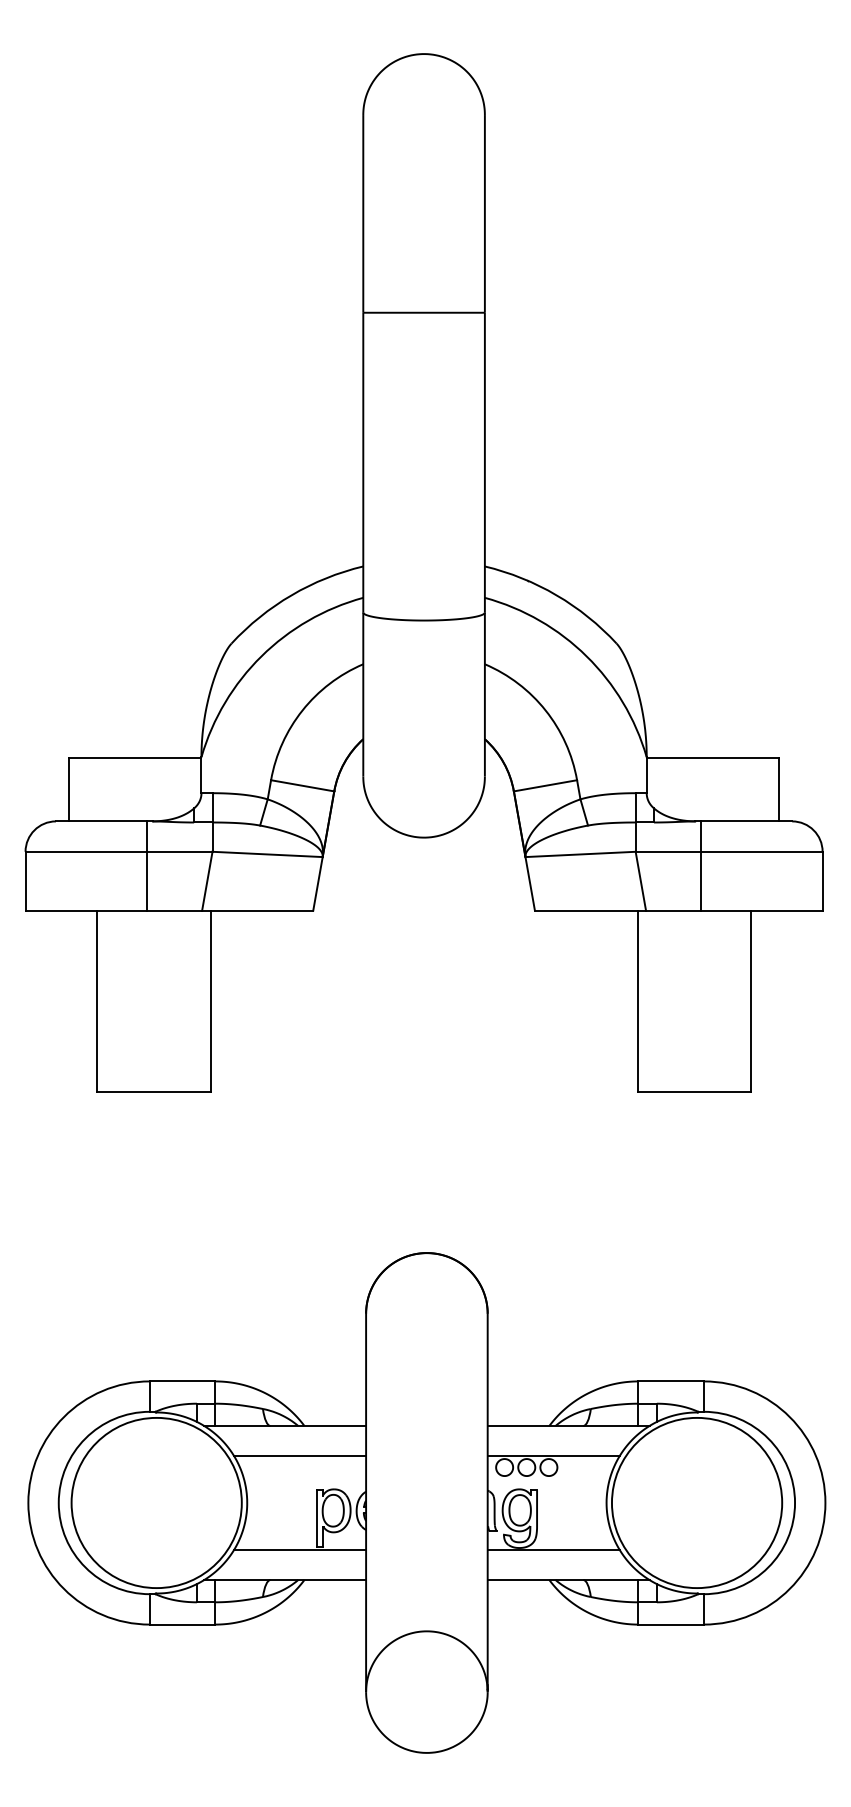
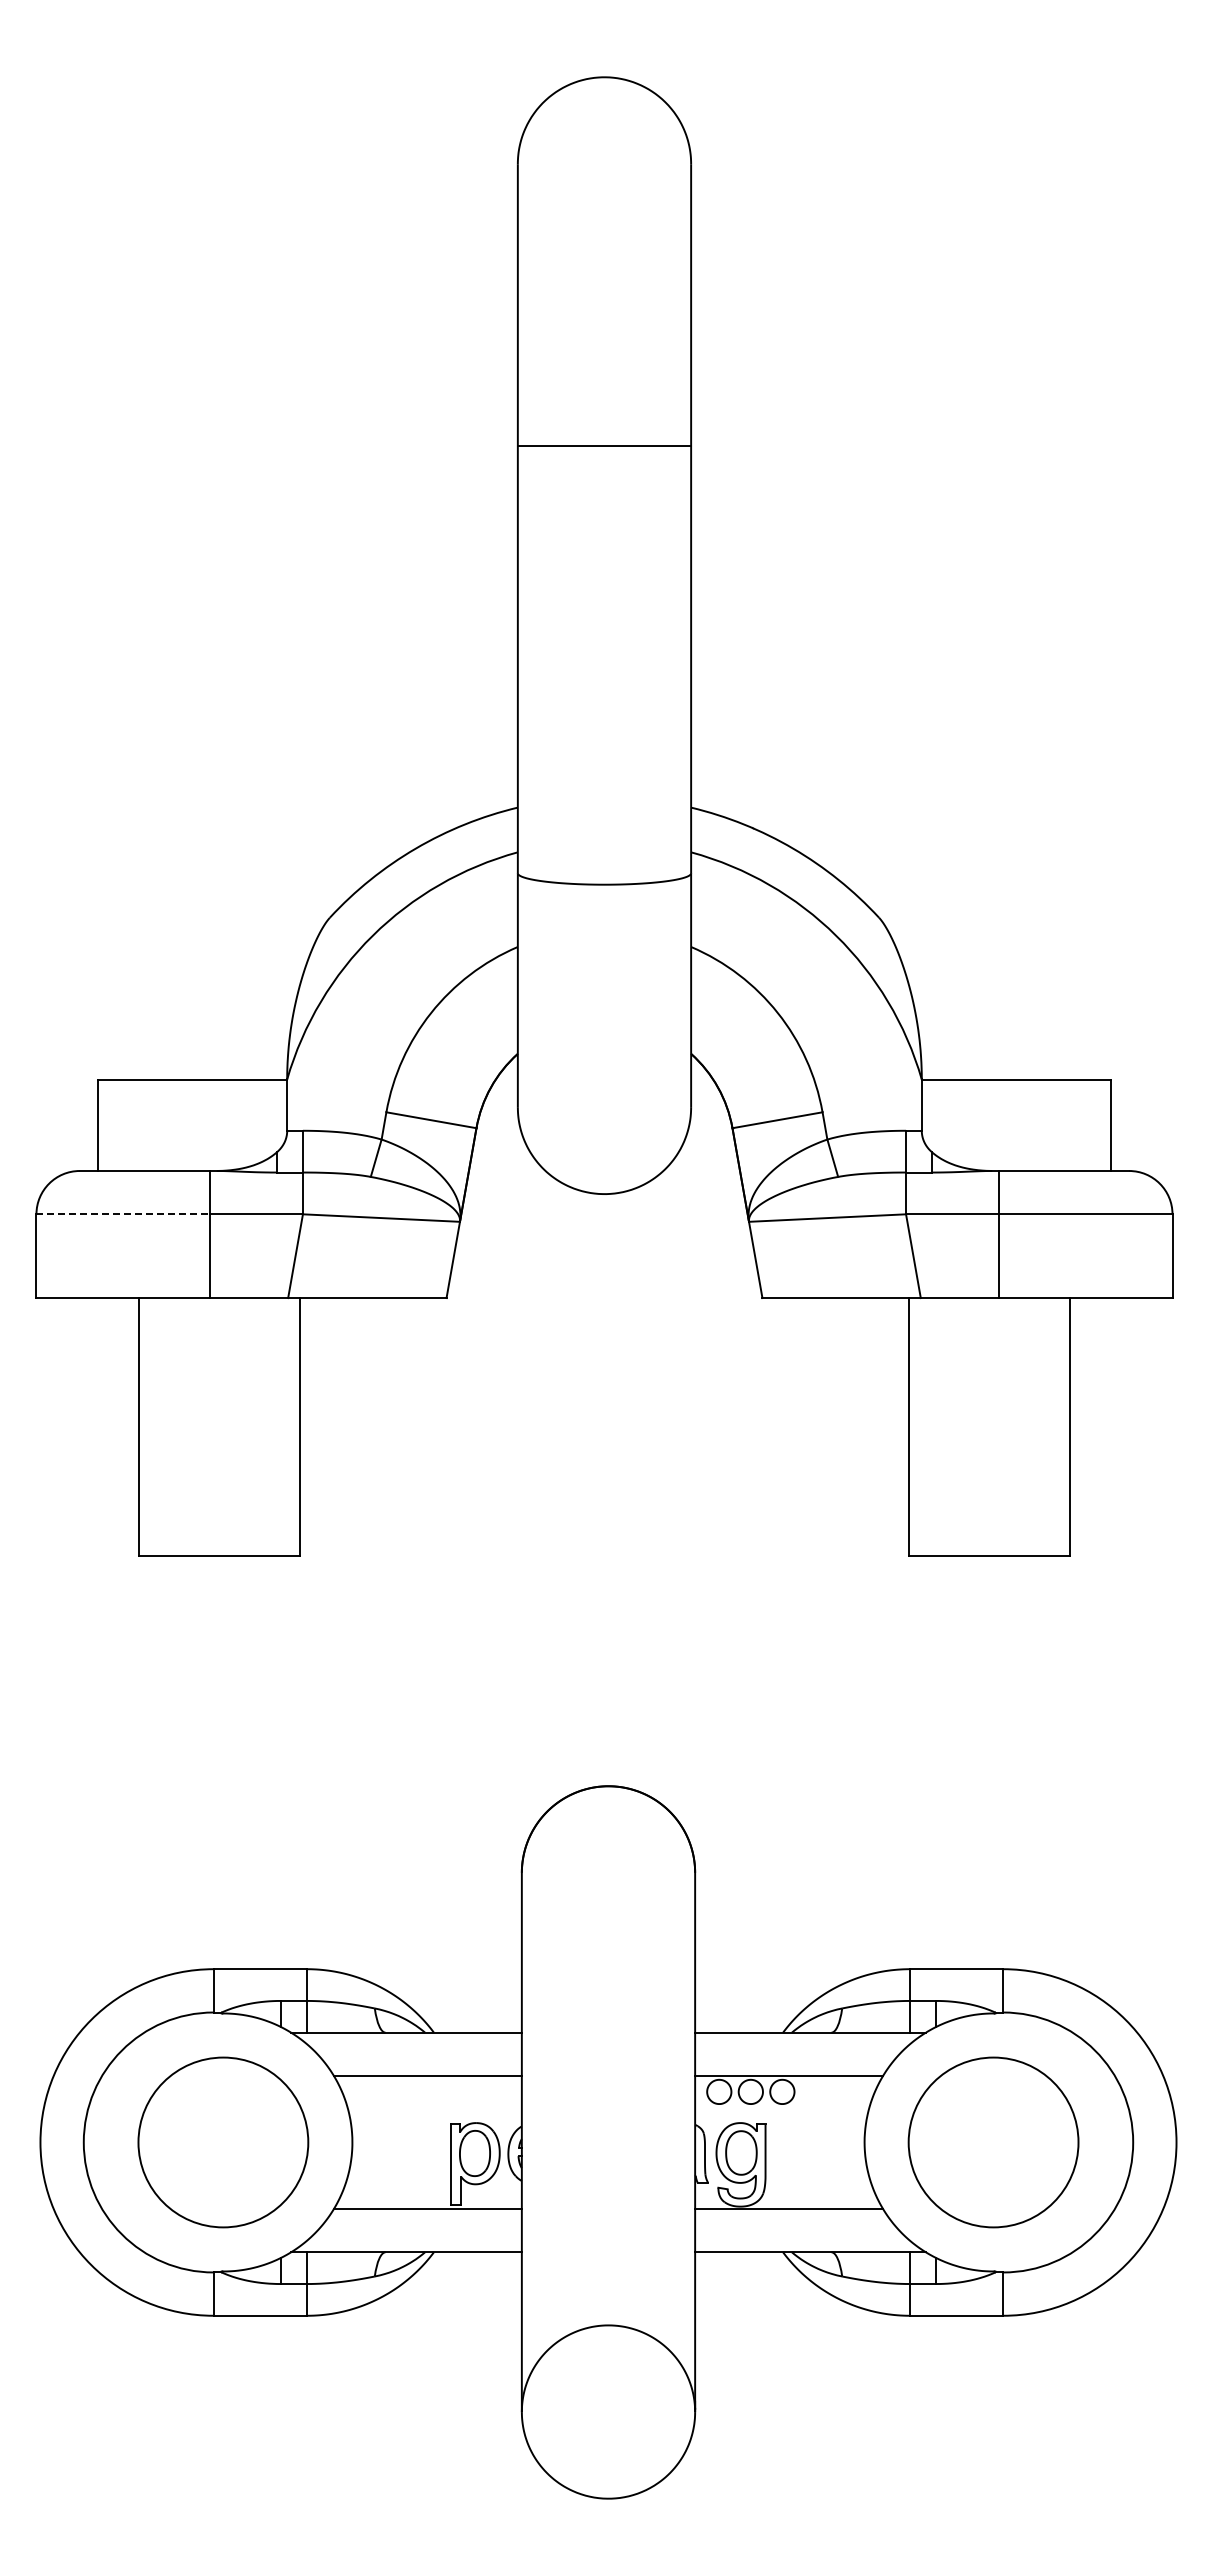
line: (86, 851) -> (123, 1214), solid -> dashed
circle: (156, 1503) -> (223, 2142), size x0.7
circle: (697, 1503) -> (993, 2142), size x0.7

